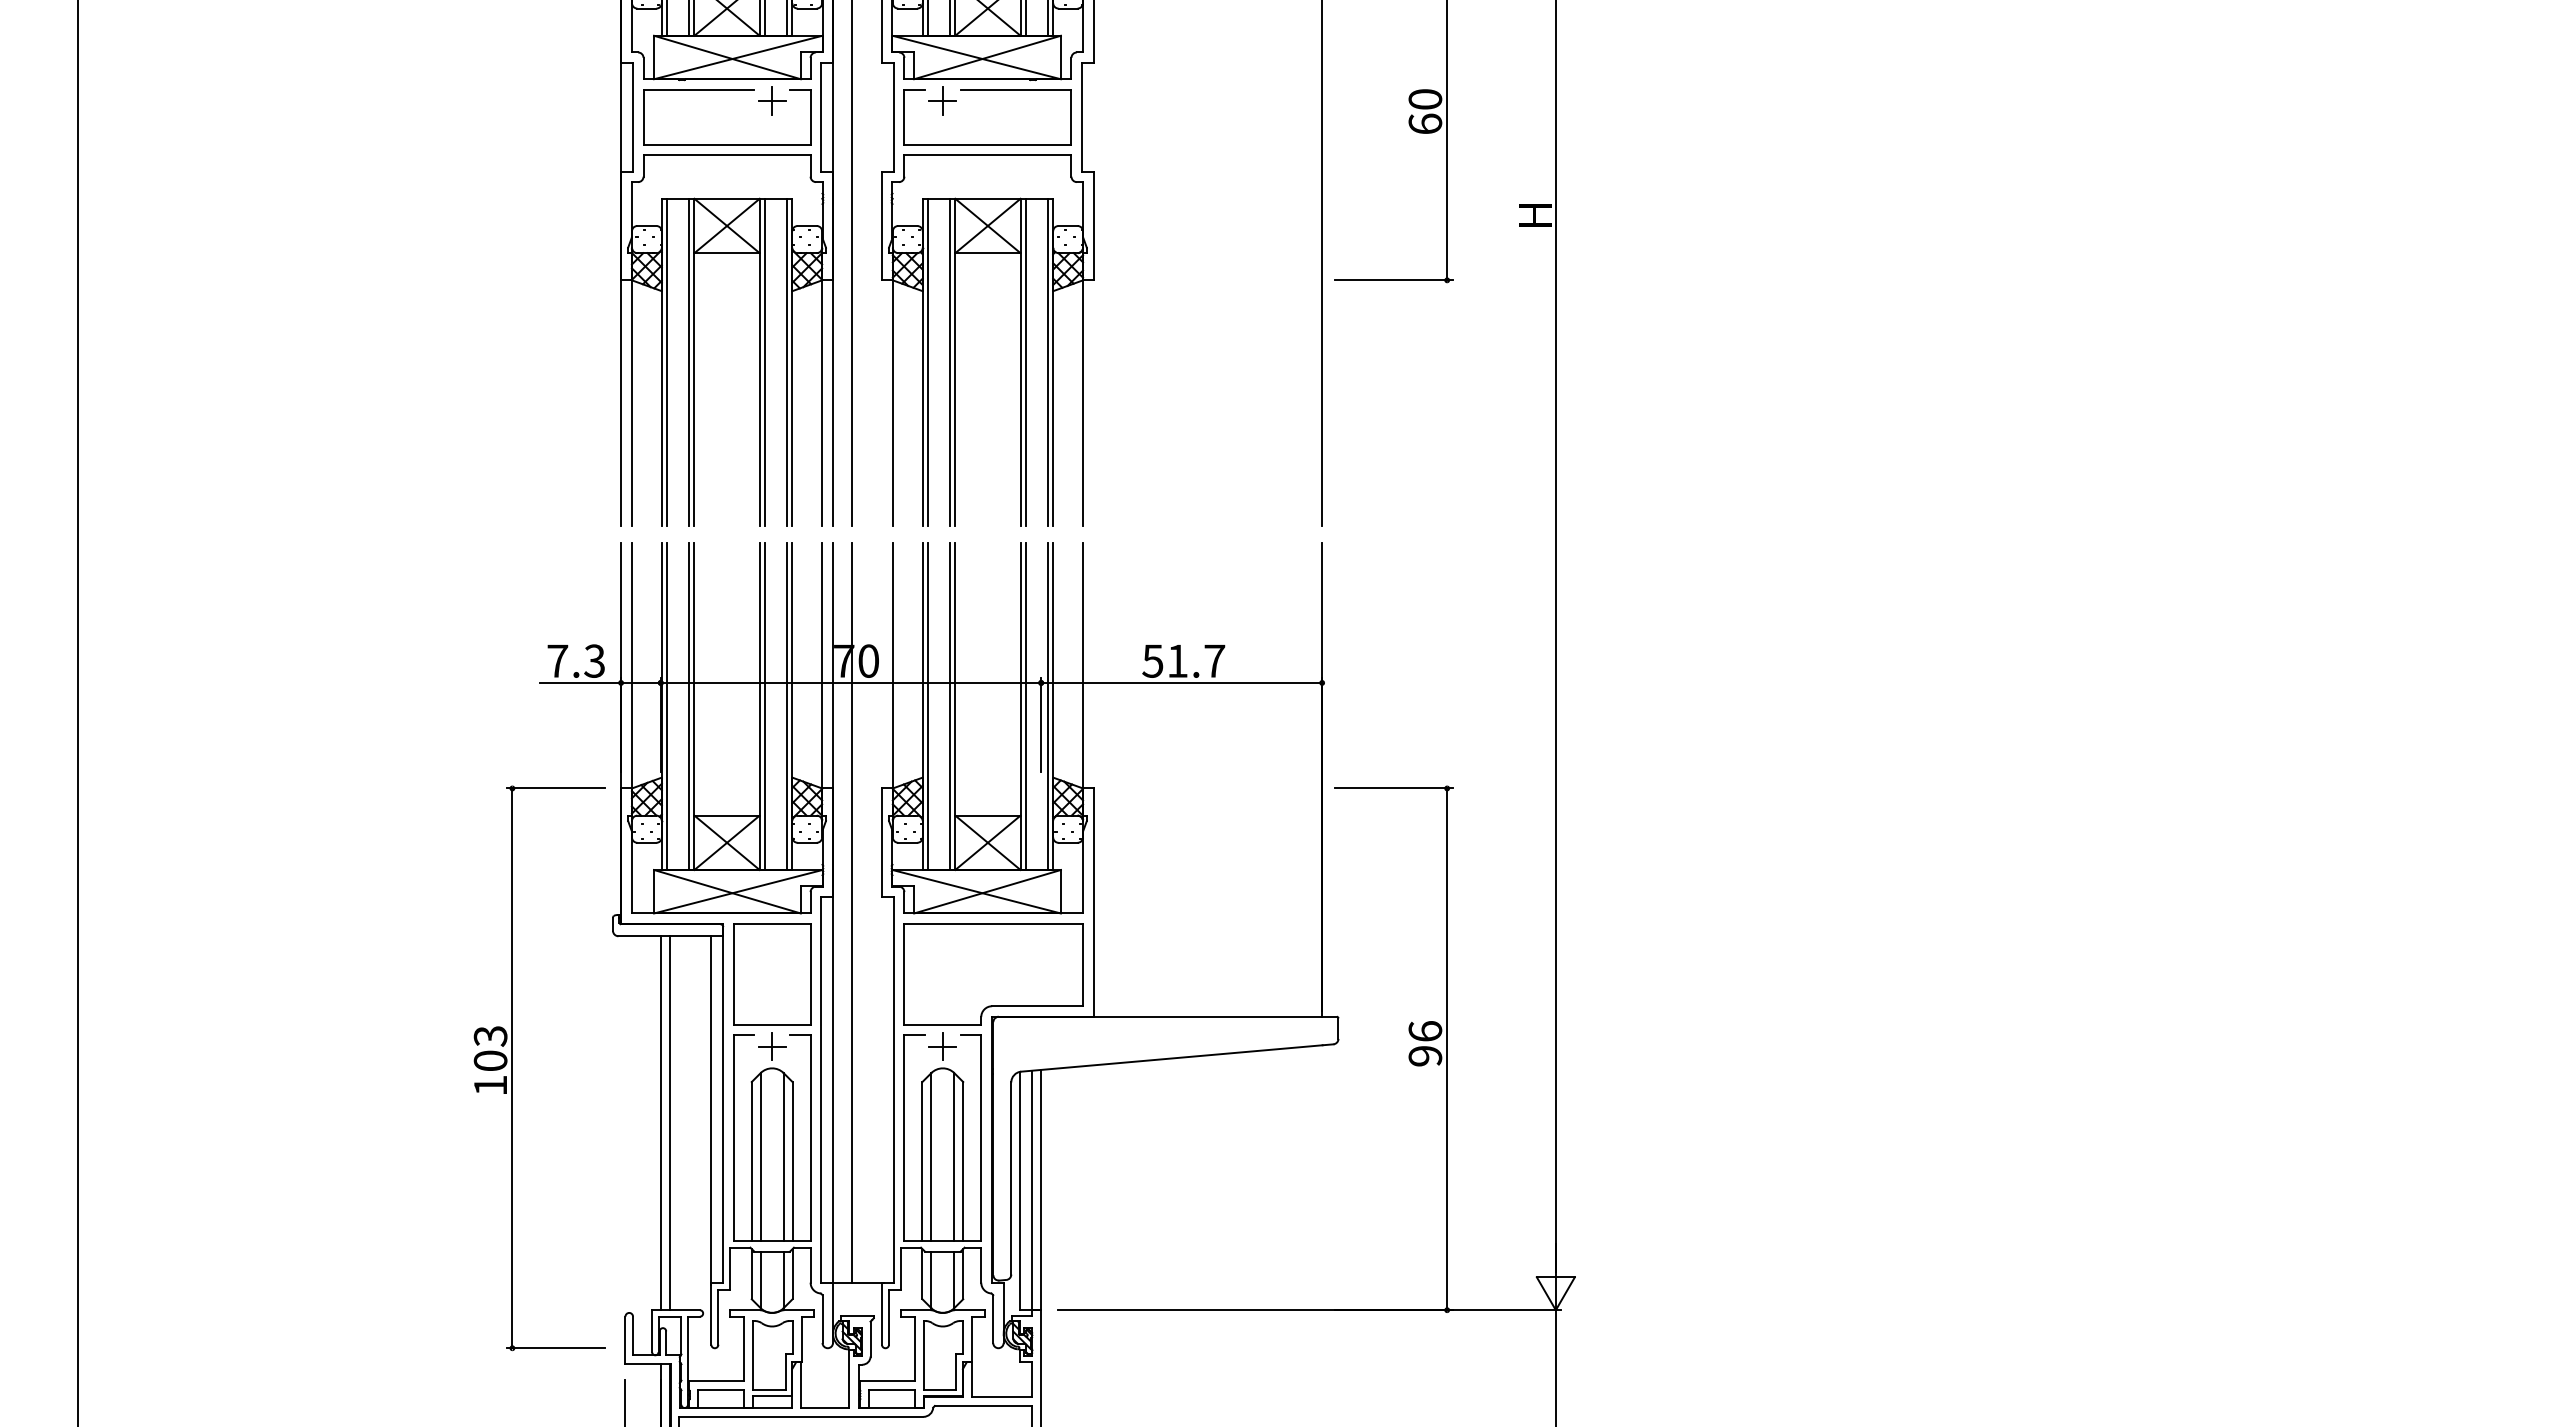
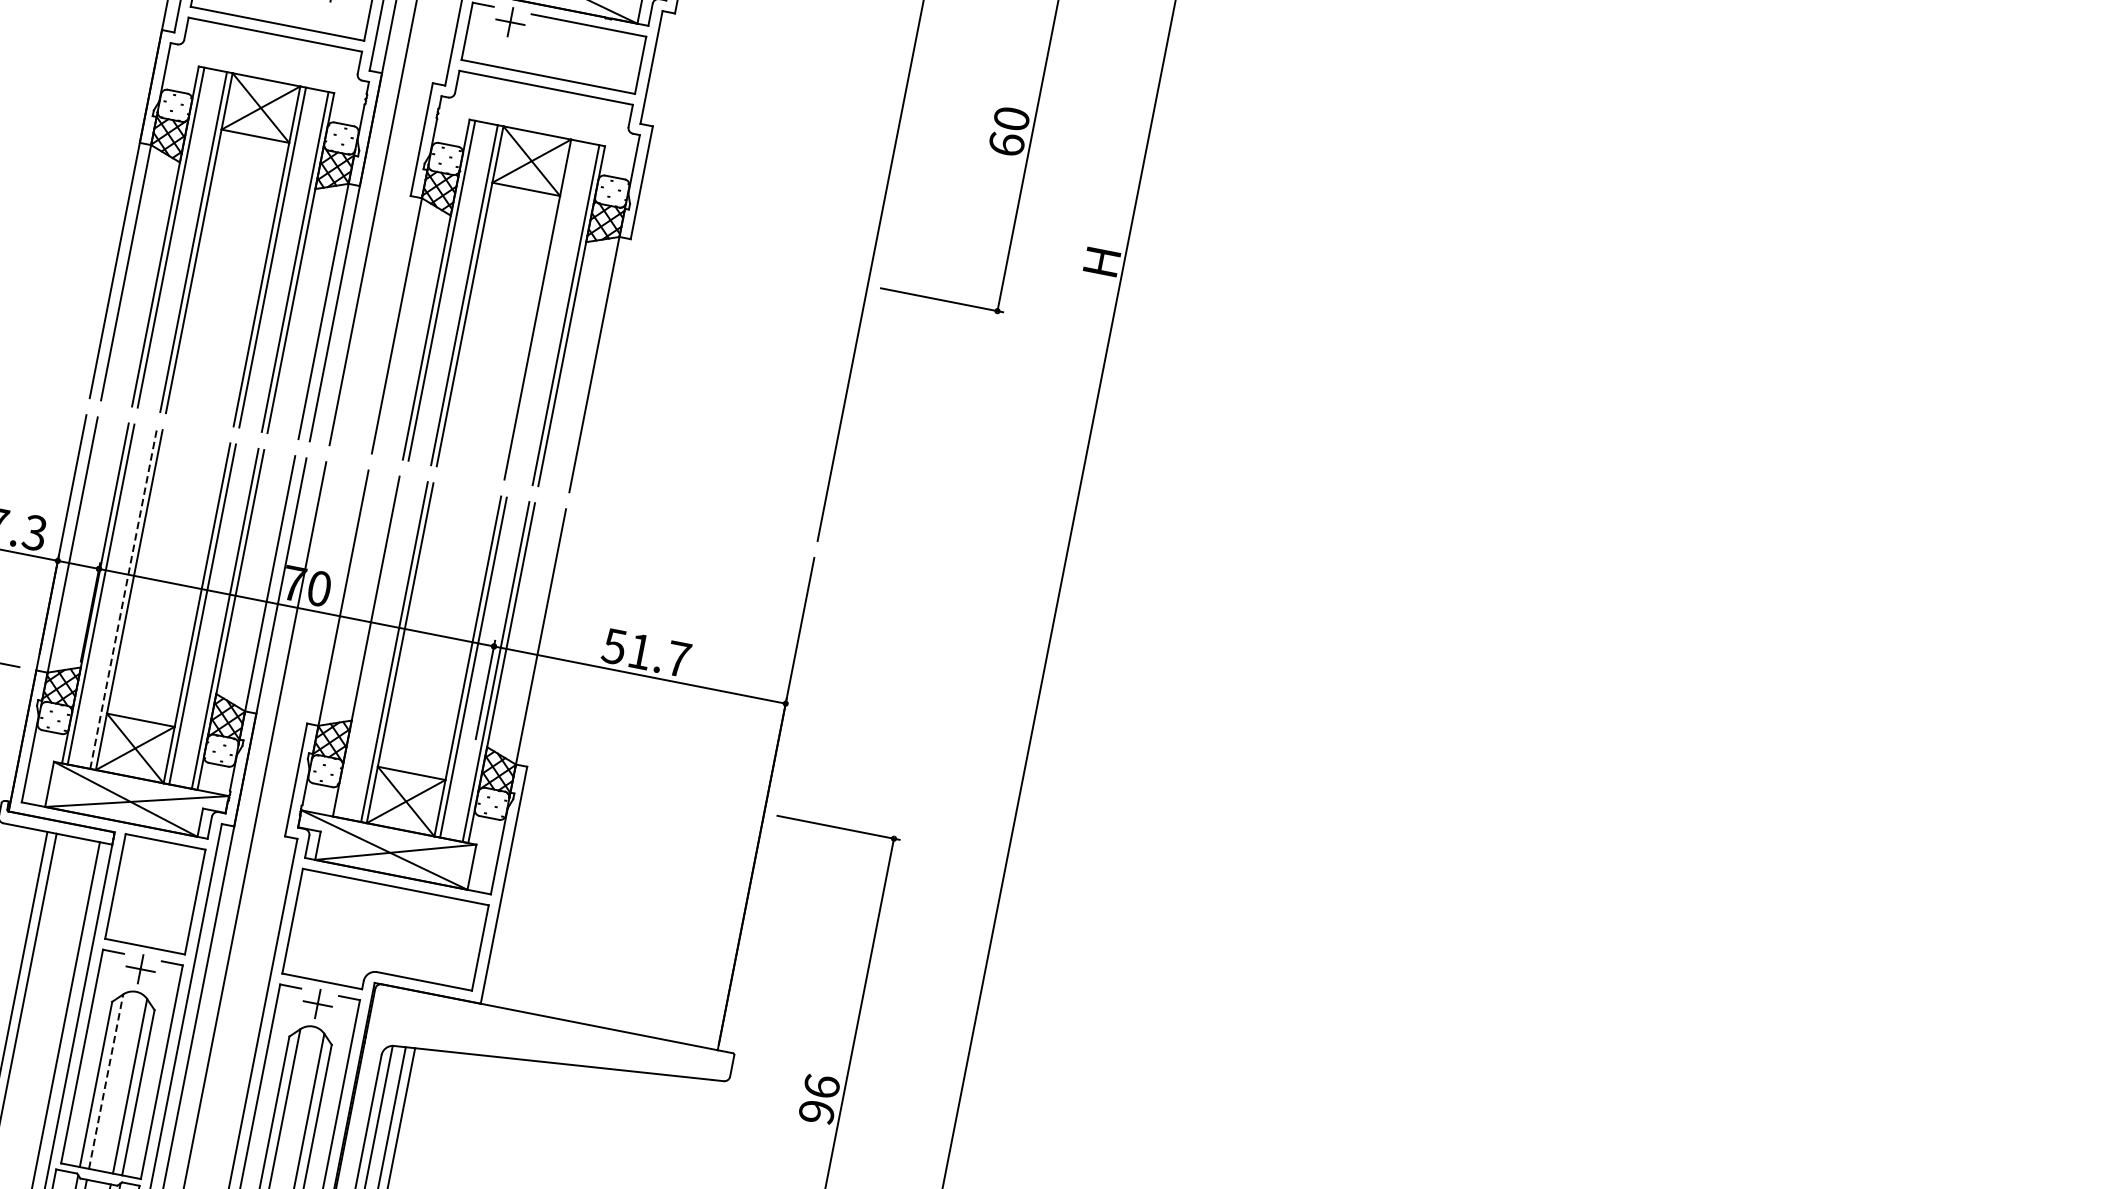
line: (1025, 362) -> (542, 310), removed
line: (689, 706) -> (124, 599), solid -> dashed
line: (928, 706) -> (372, 647), removed
line: (760, 1156) -> (106, 1080), solid -> dashed

